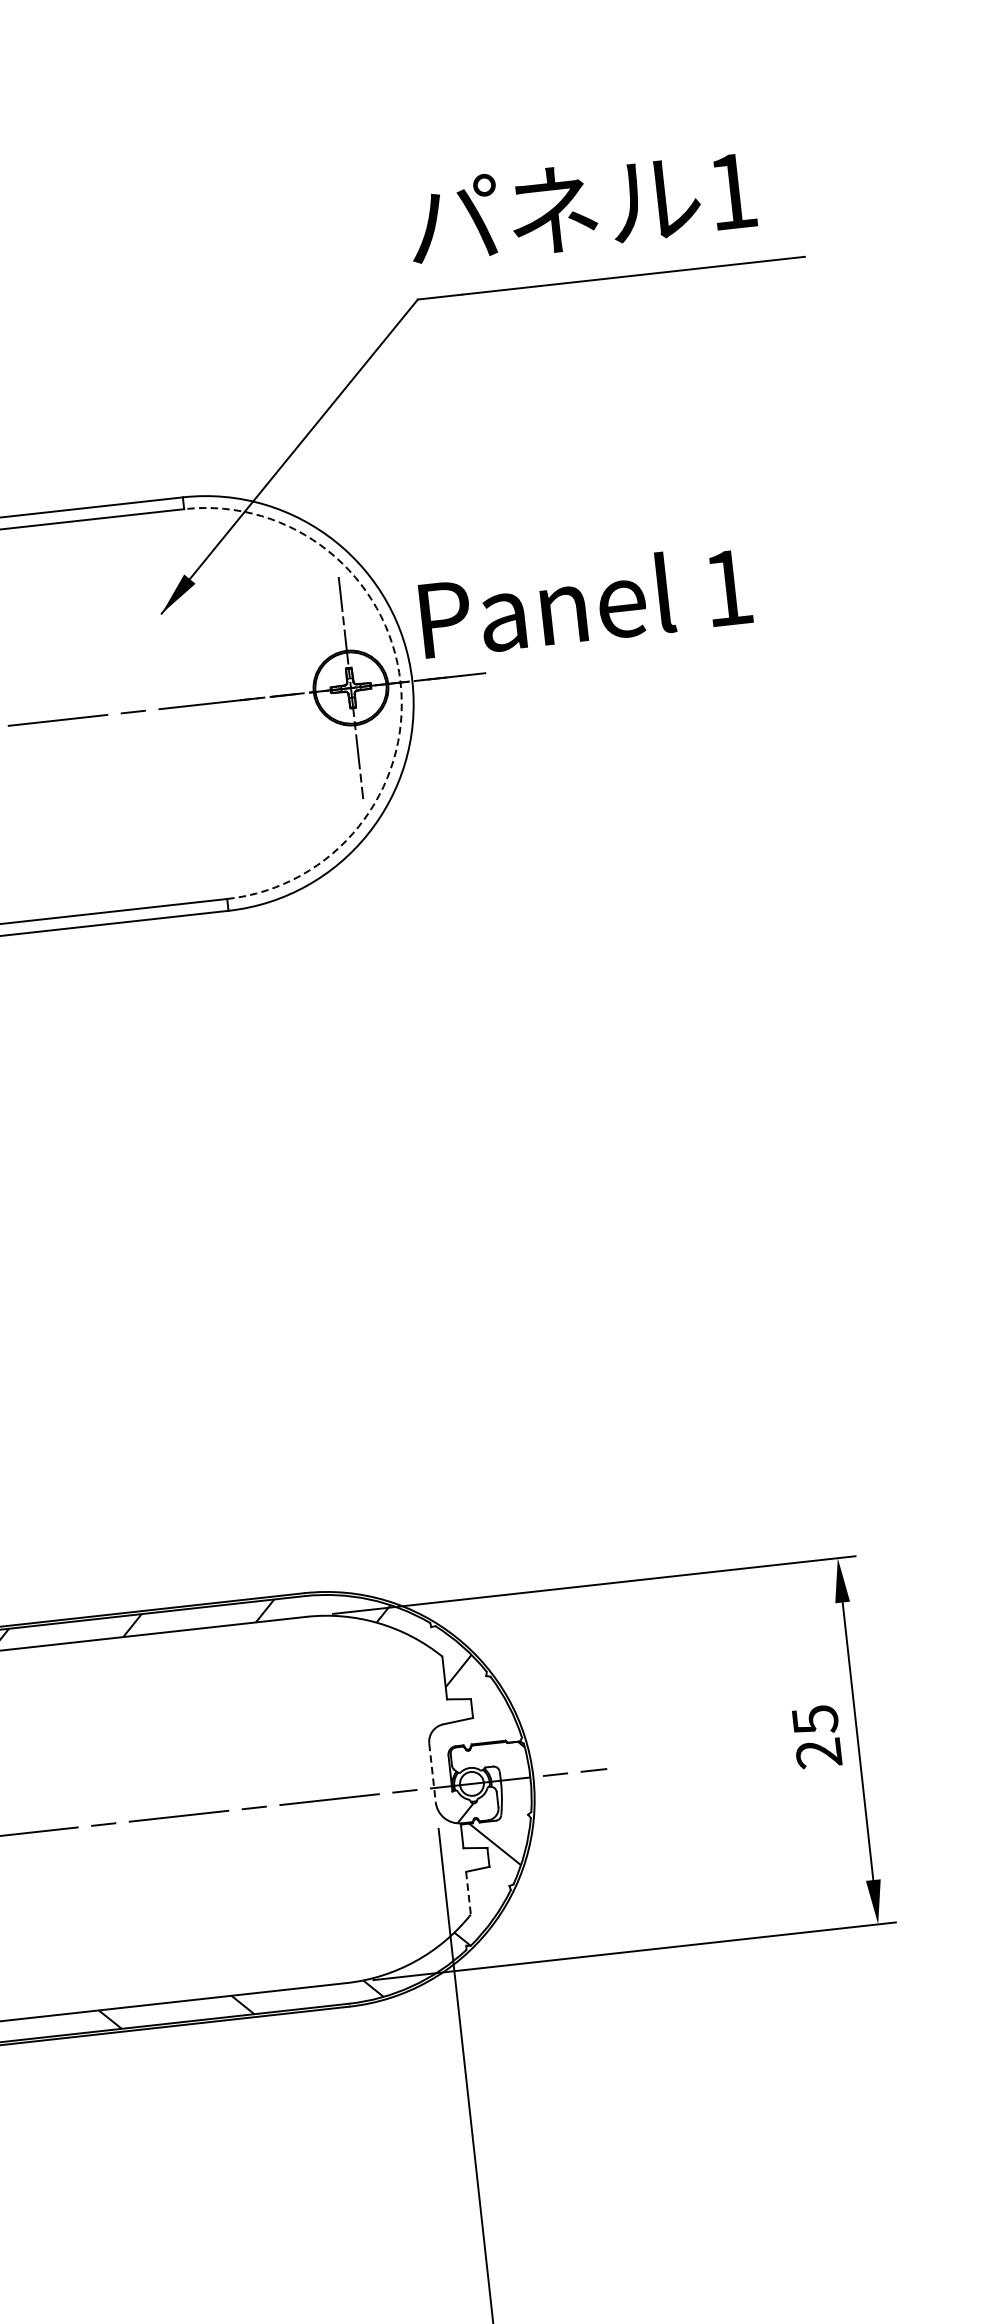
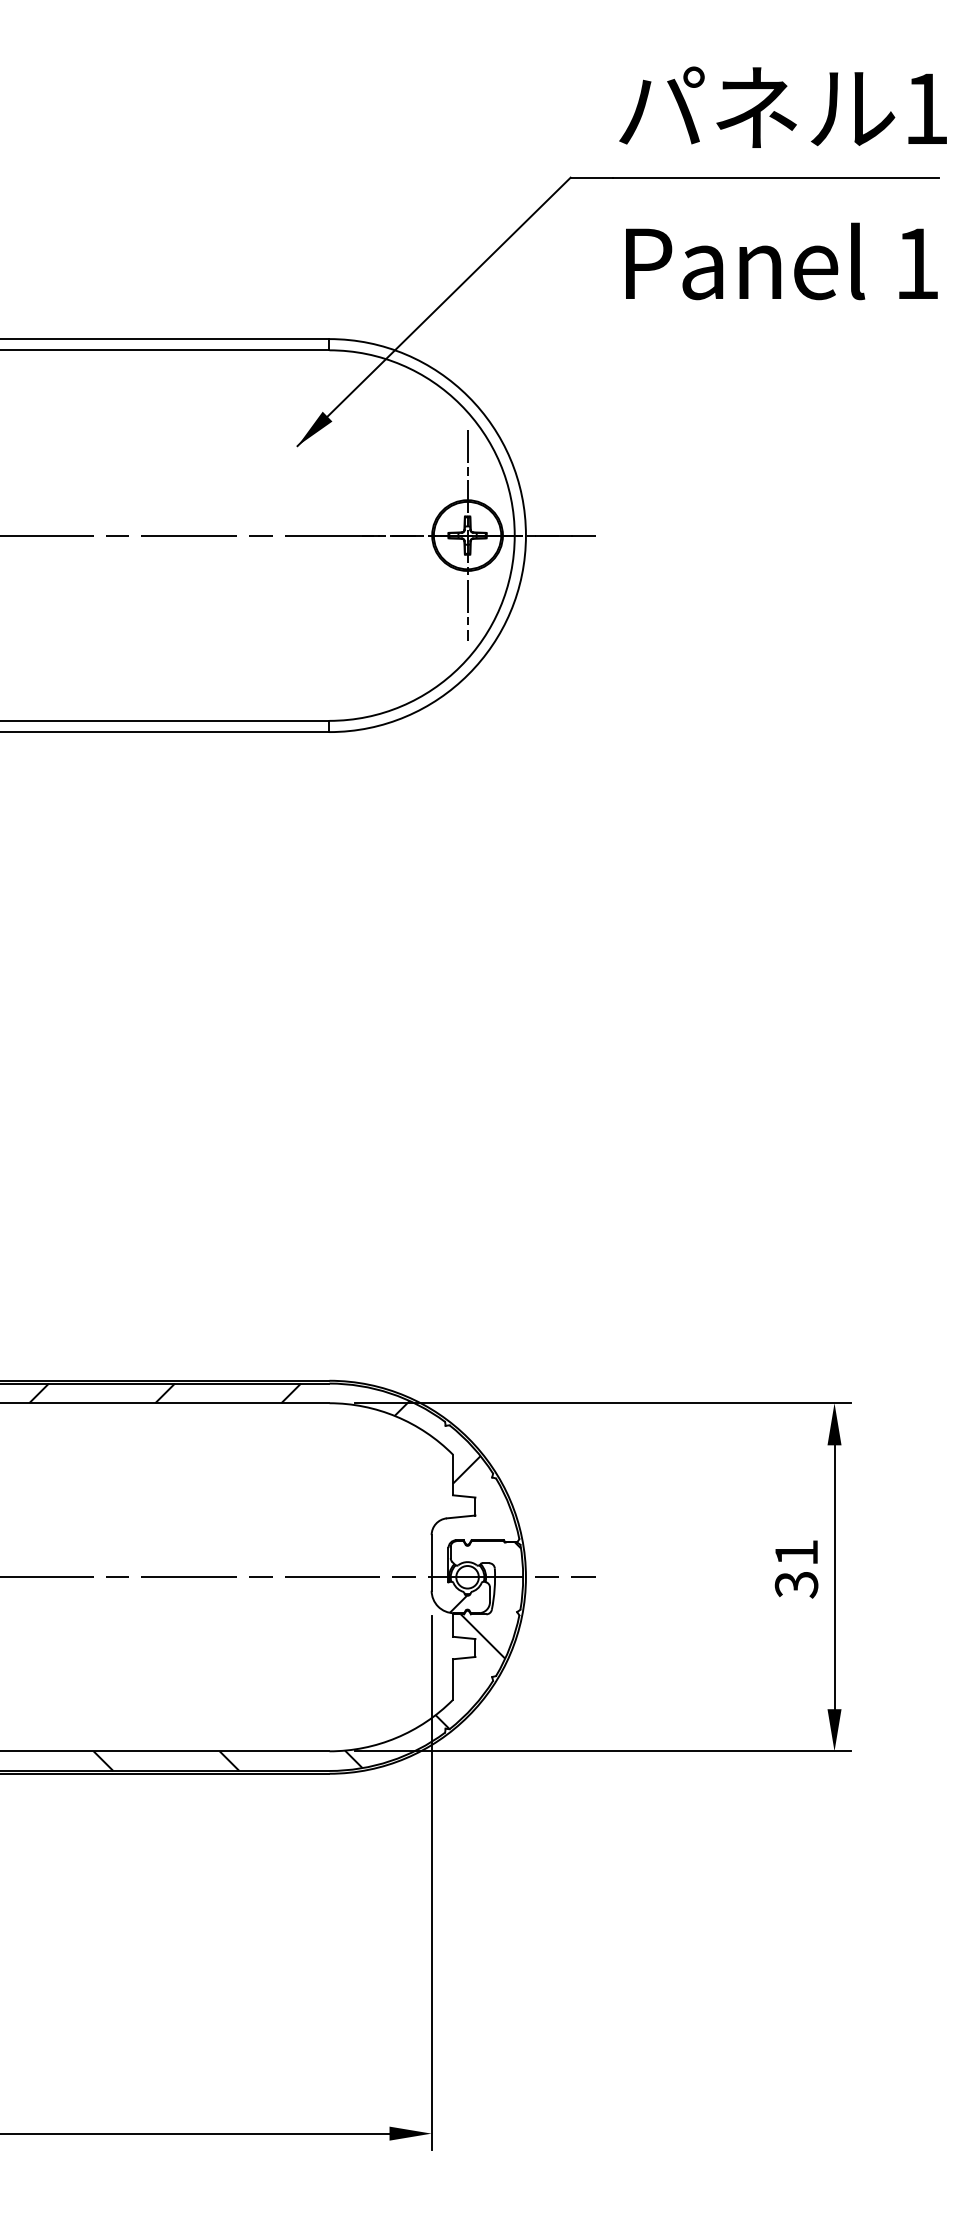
text: (580, 205) -> (782, 106), moved
text: (585, 601) -> (781, 261), moved
arc: (400, 682) -> (514, 535), dashed -> solid
text: (816, 1736) -> (796, 1568), 25 -> 31
line: (432, 1772) -> (431, 1562), dashed -> solid
line: (468, 1894) -> (452, 1680), dashed -> solid

